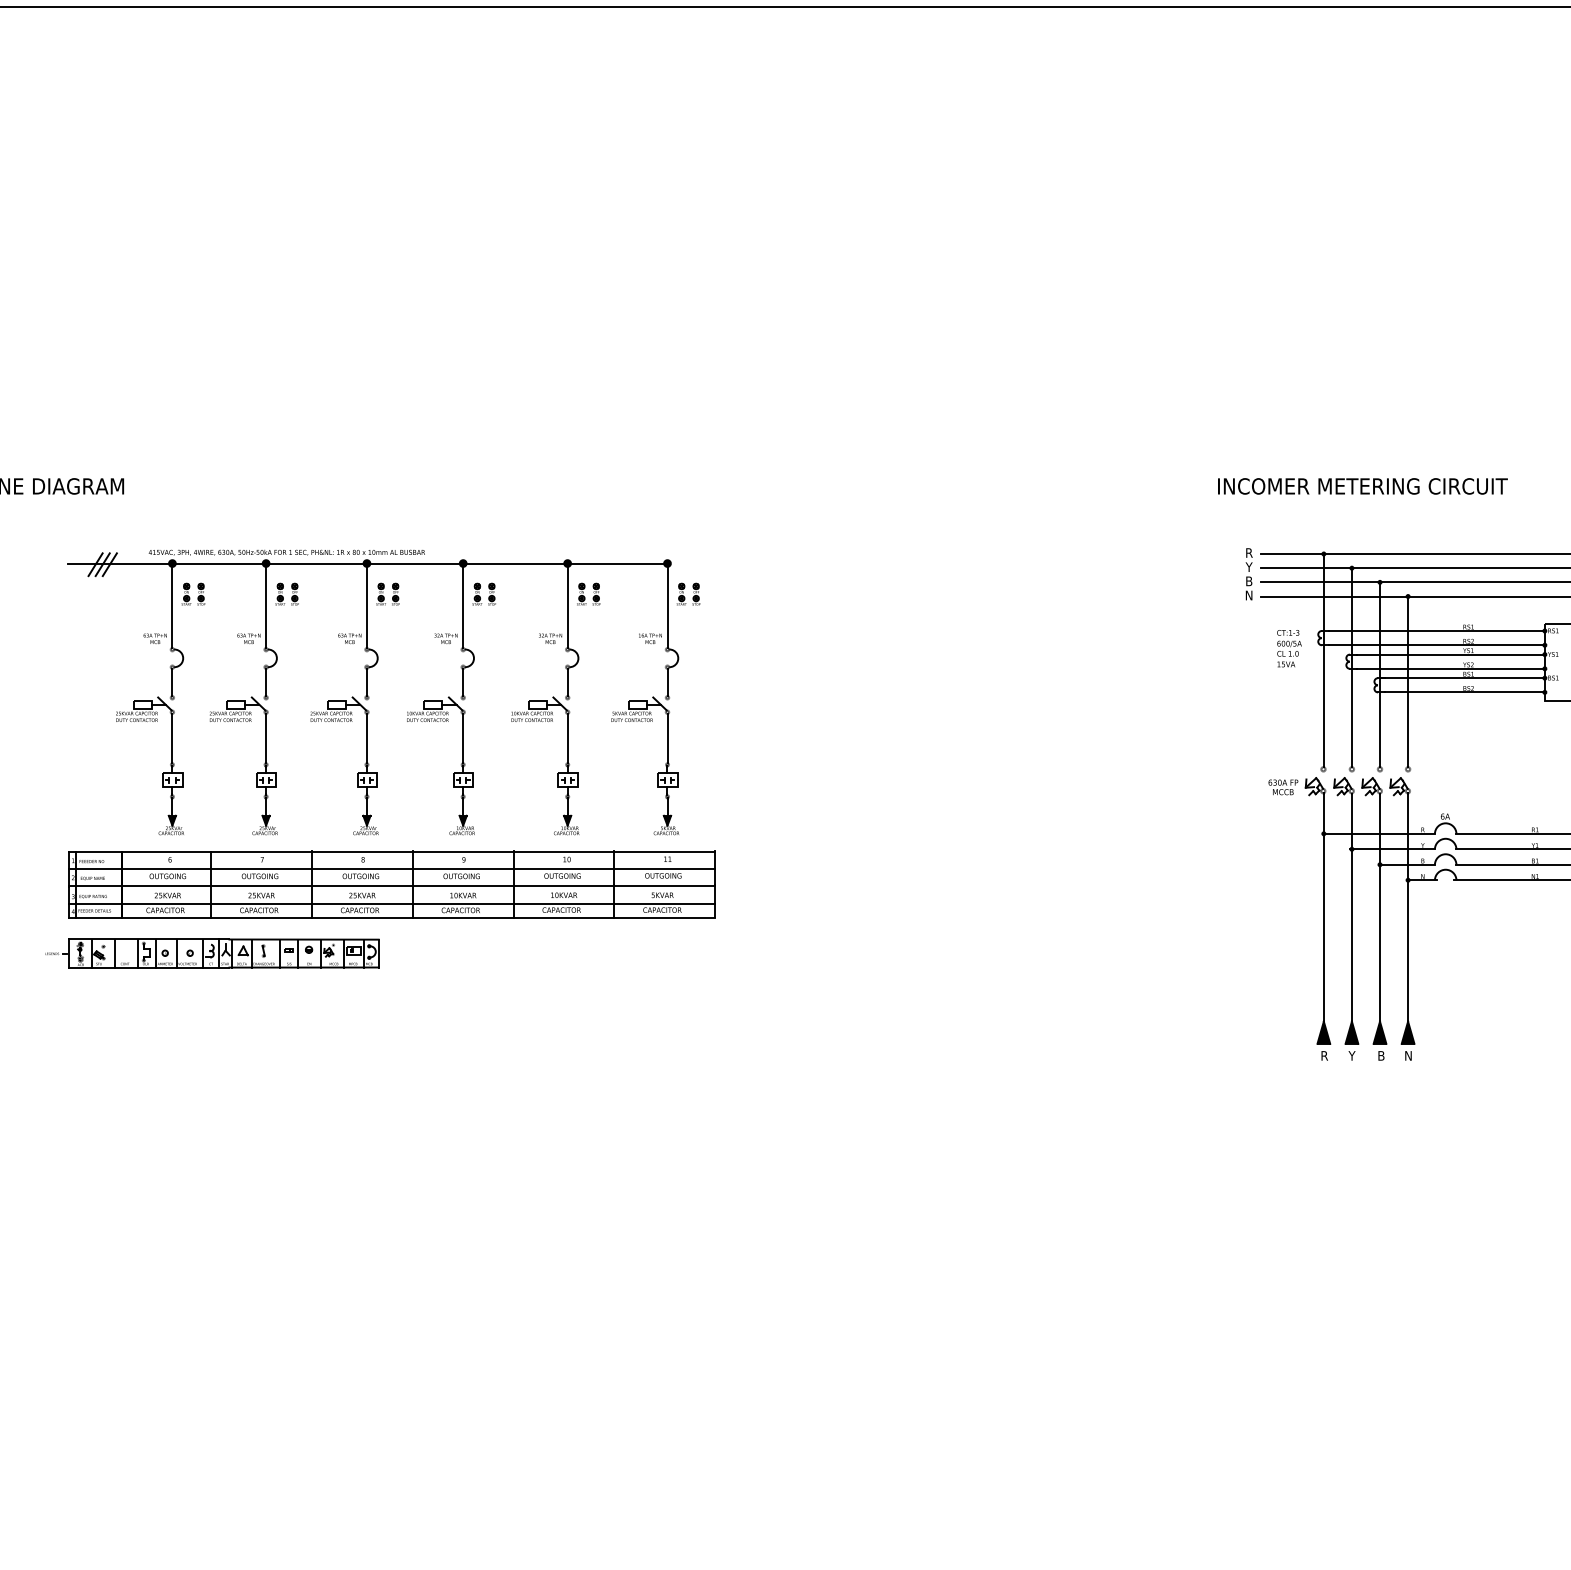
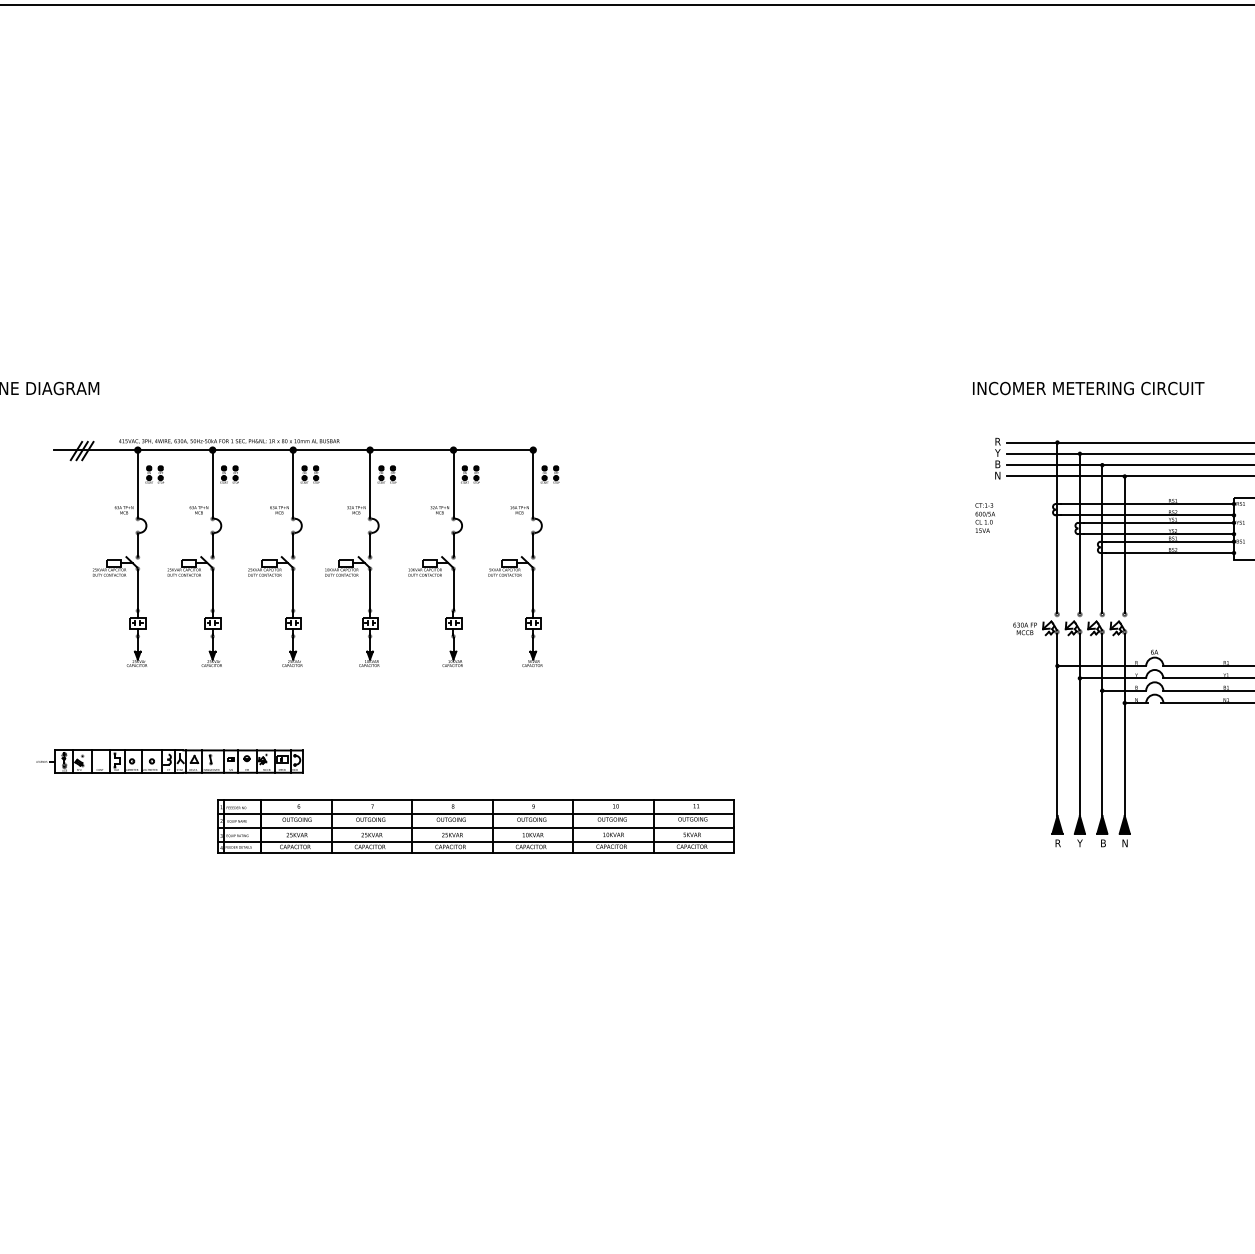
text: (1289, 648) -> (985, 517), moved
part: (391, 884) -> (475, 826), moved

